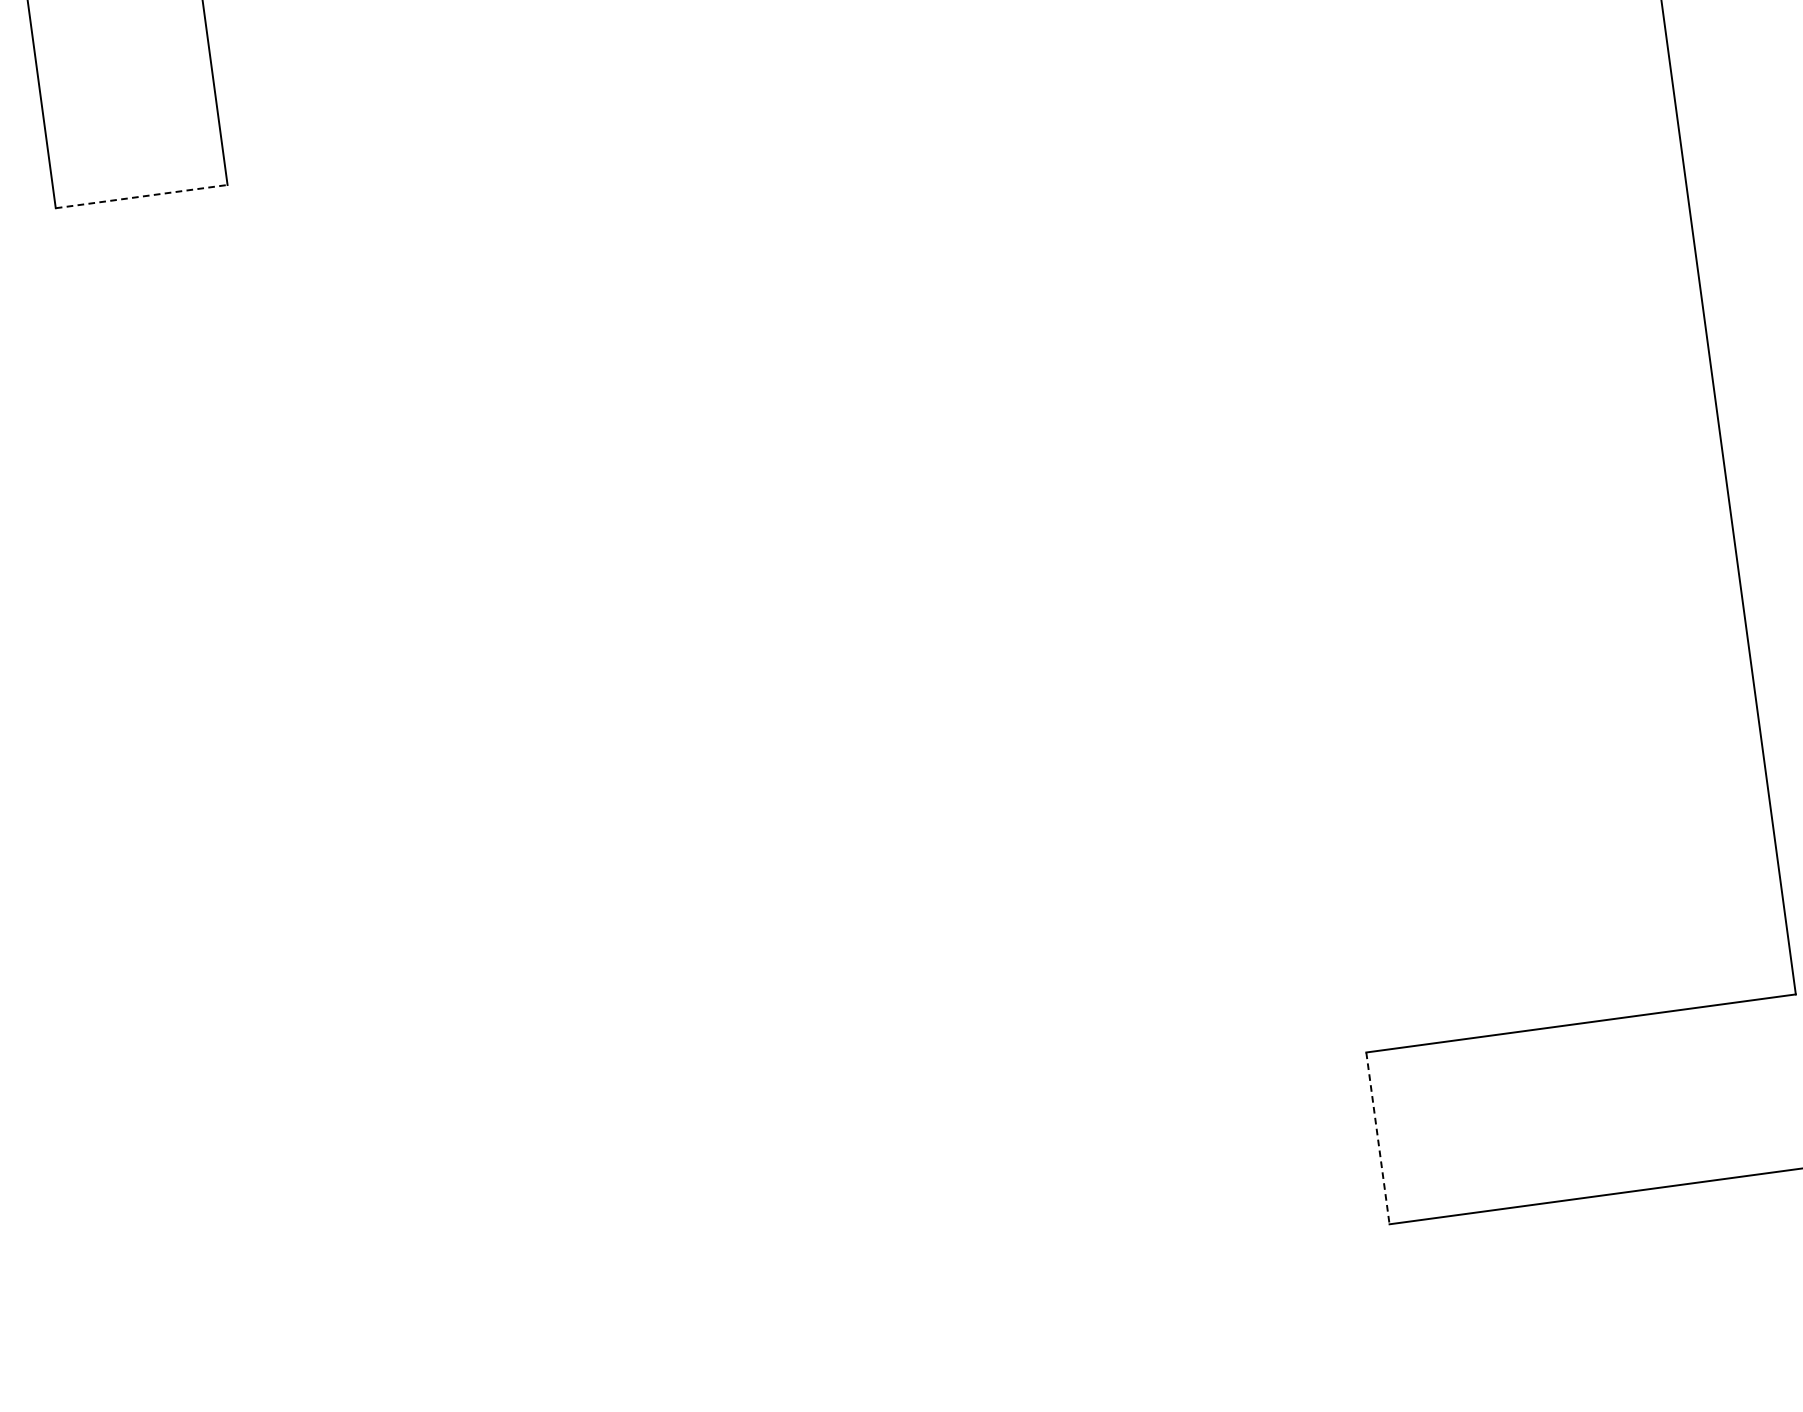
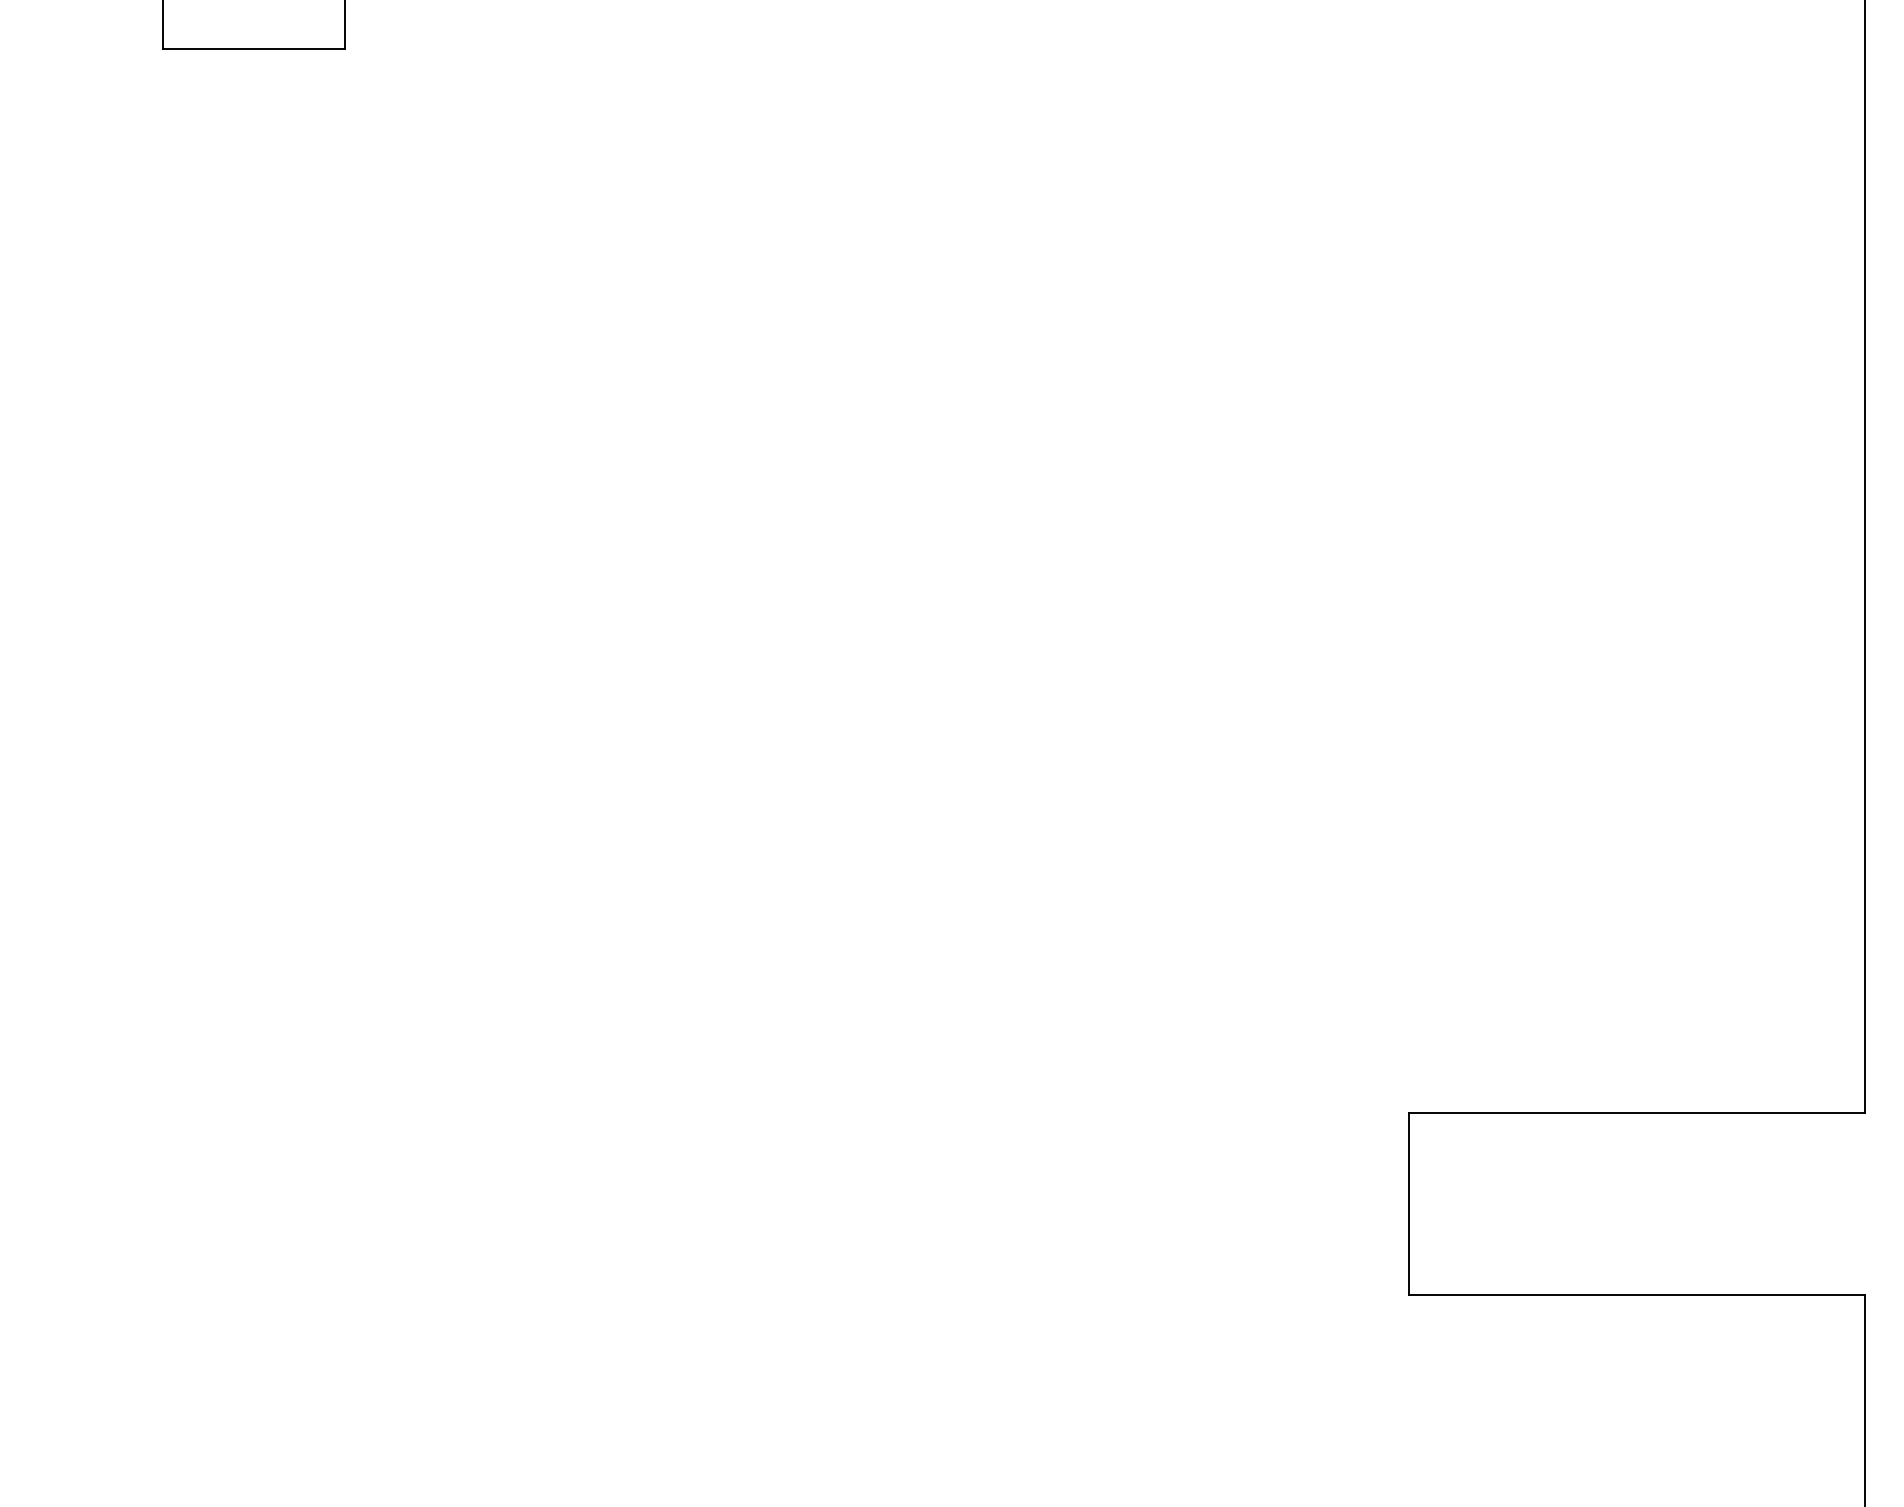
line: (142, 196) -> (254, 48), dashed -> solid
line: (1378, 1138) -> (1409, 1204), dashed -> solid

